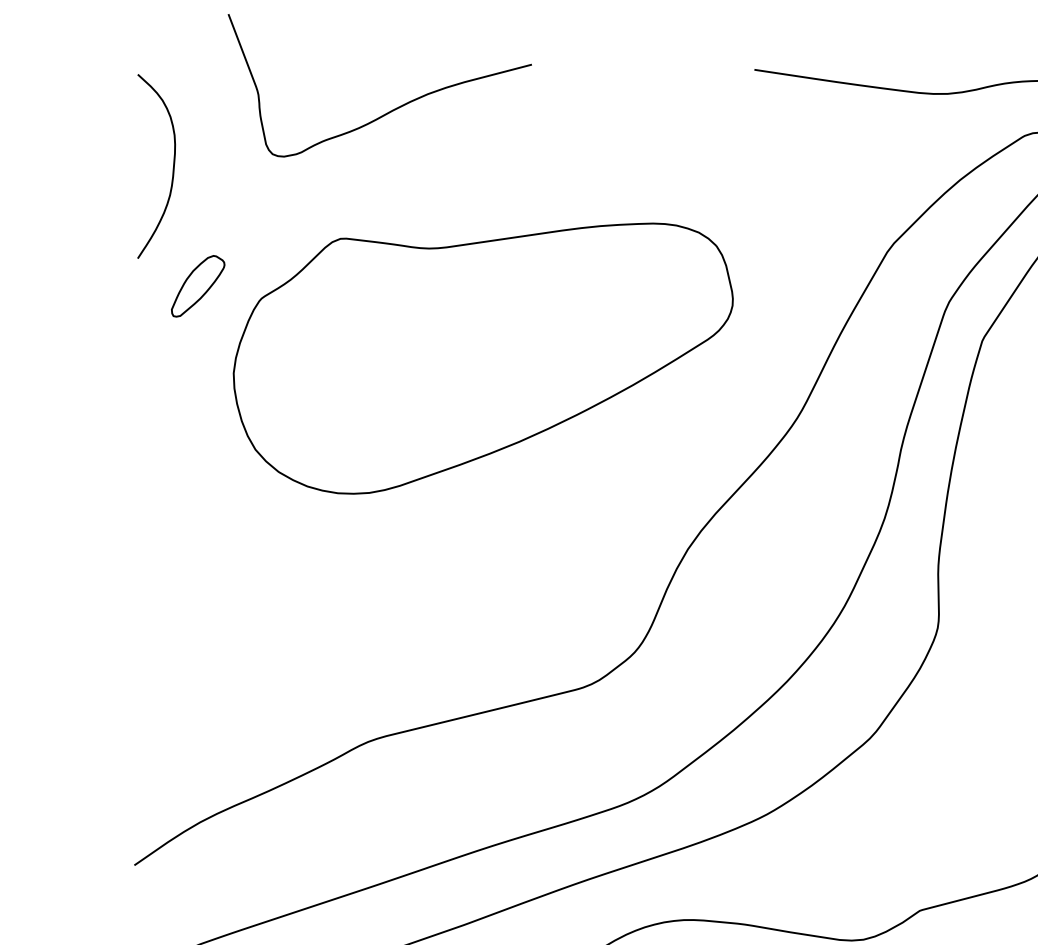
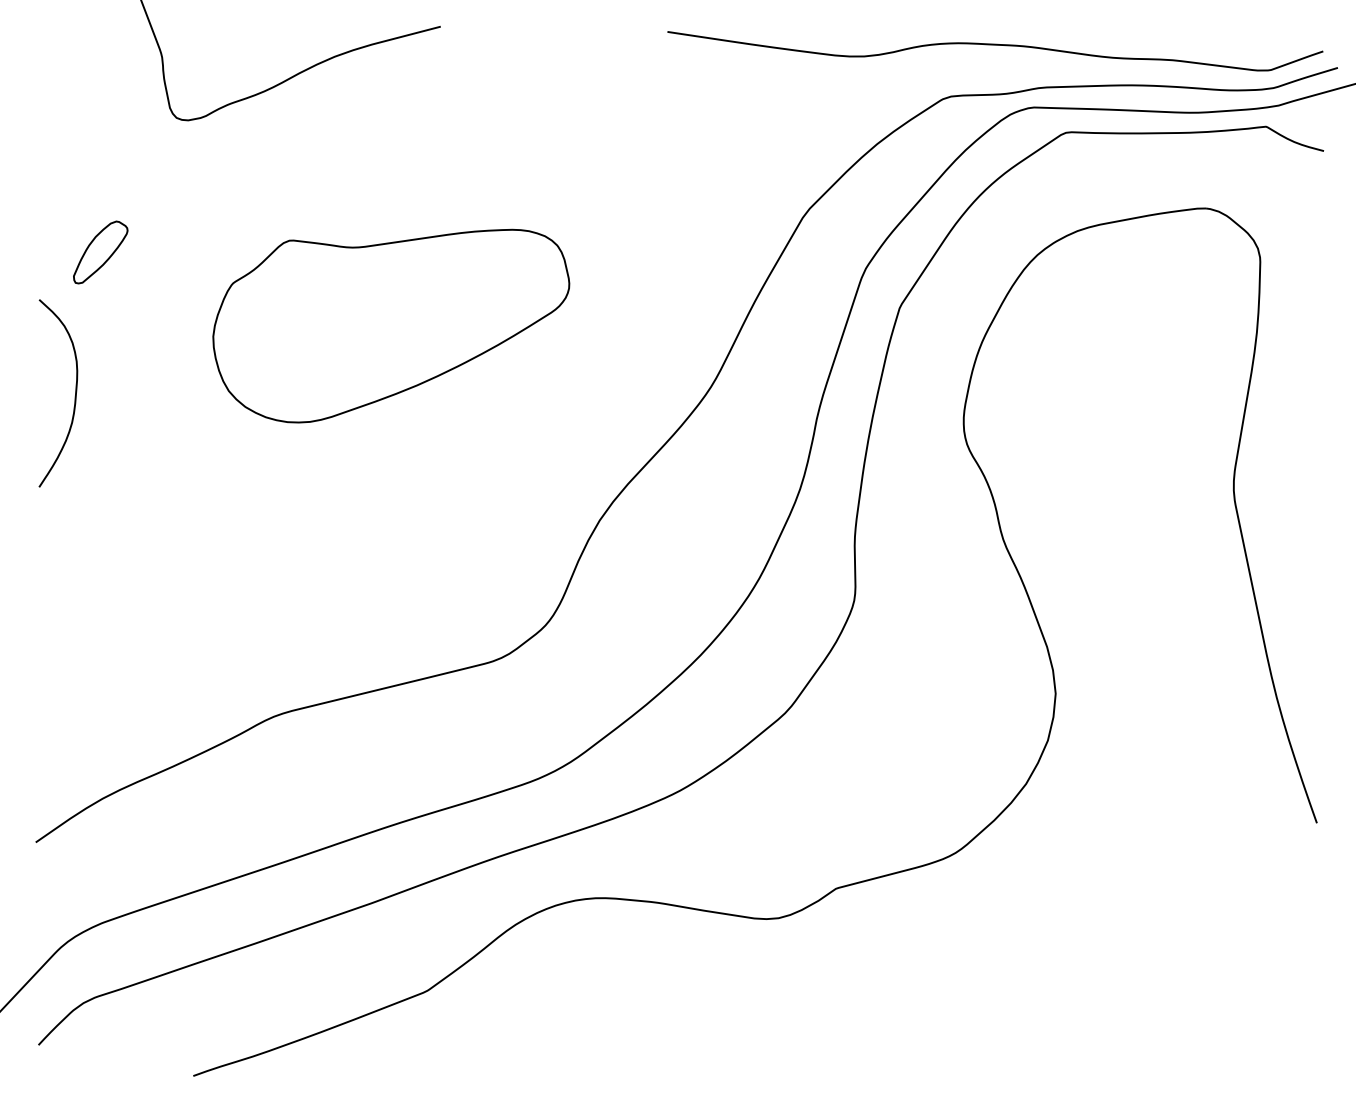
curve: (172, 169) -> (74, 396), moved
part: (483, 357) -> (391, 325), size x0.7

